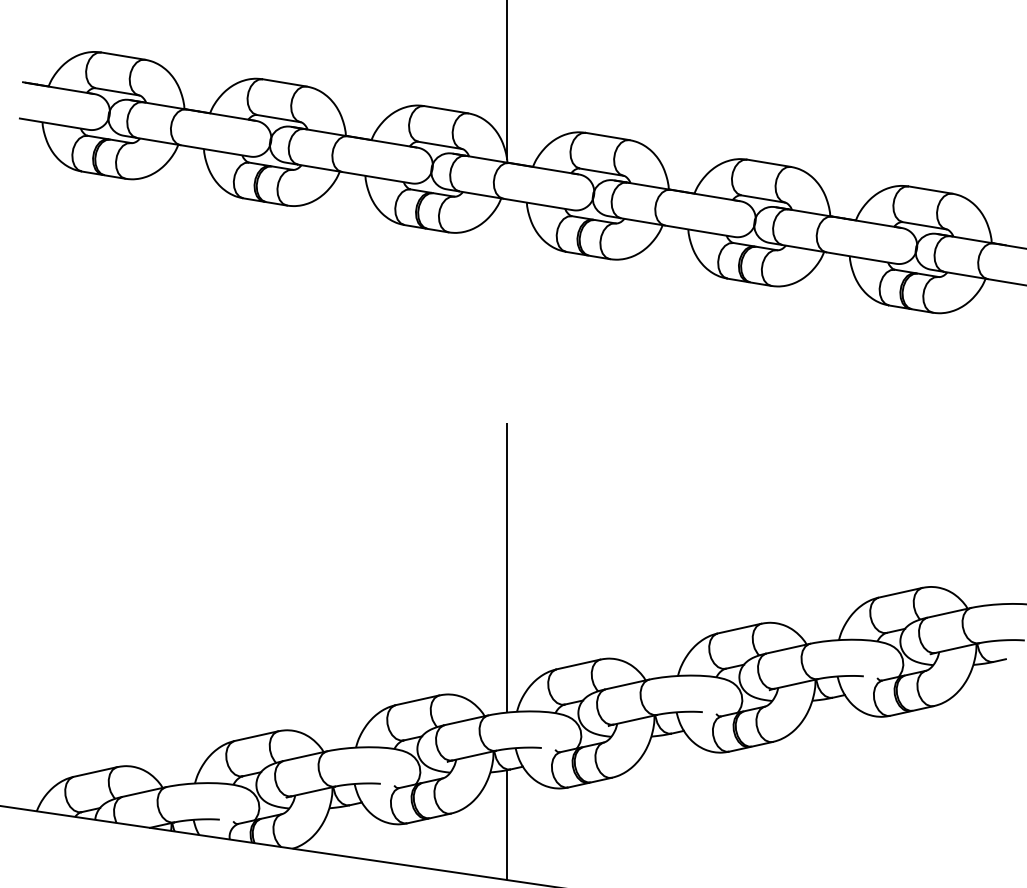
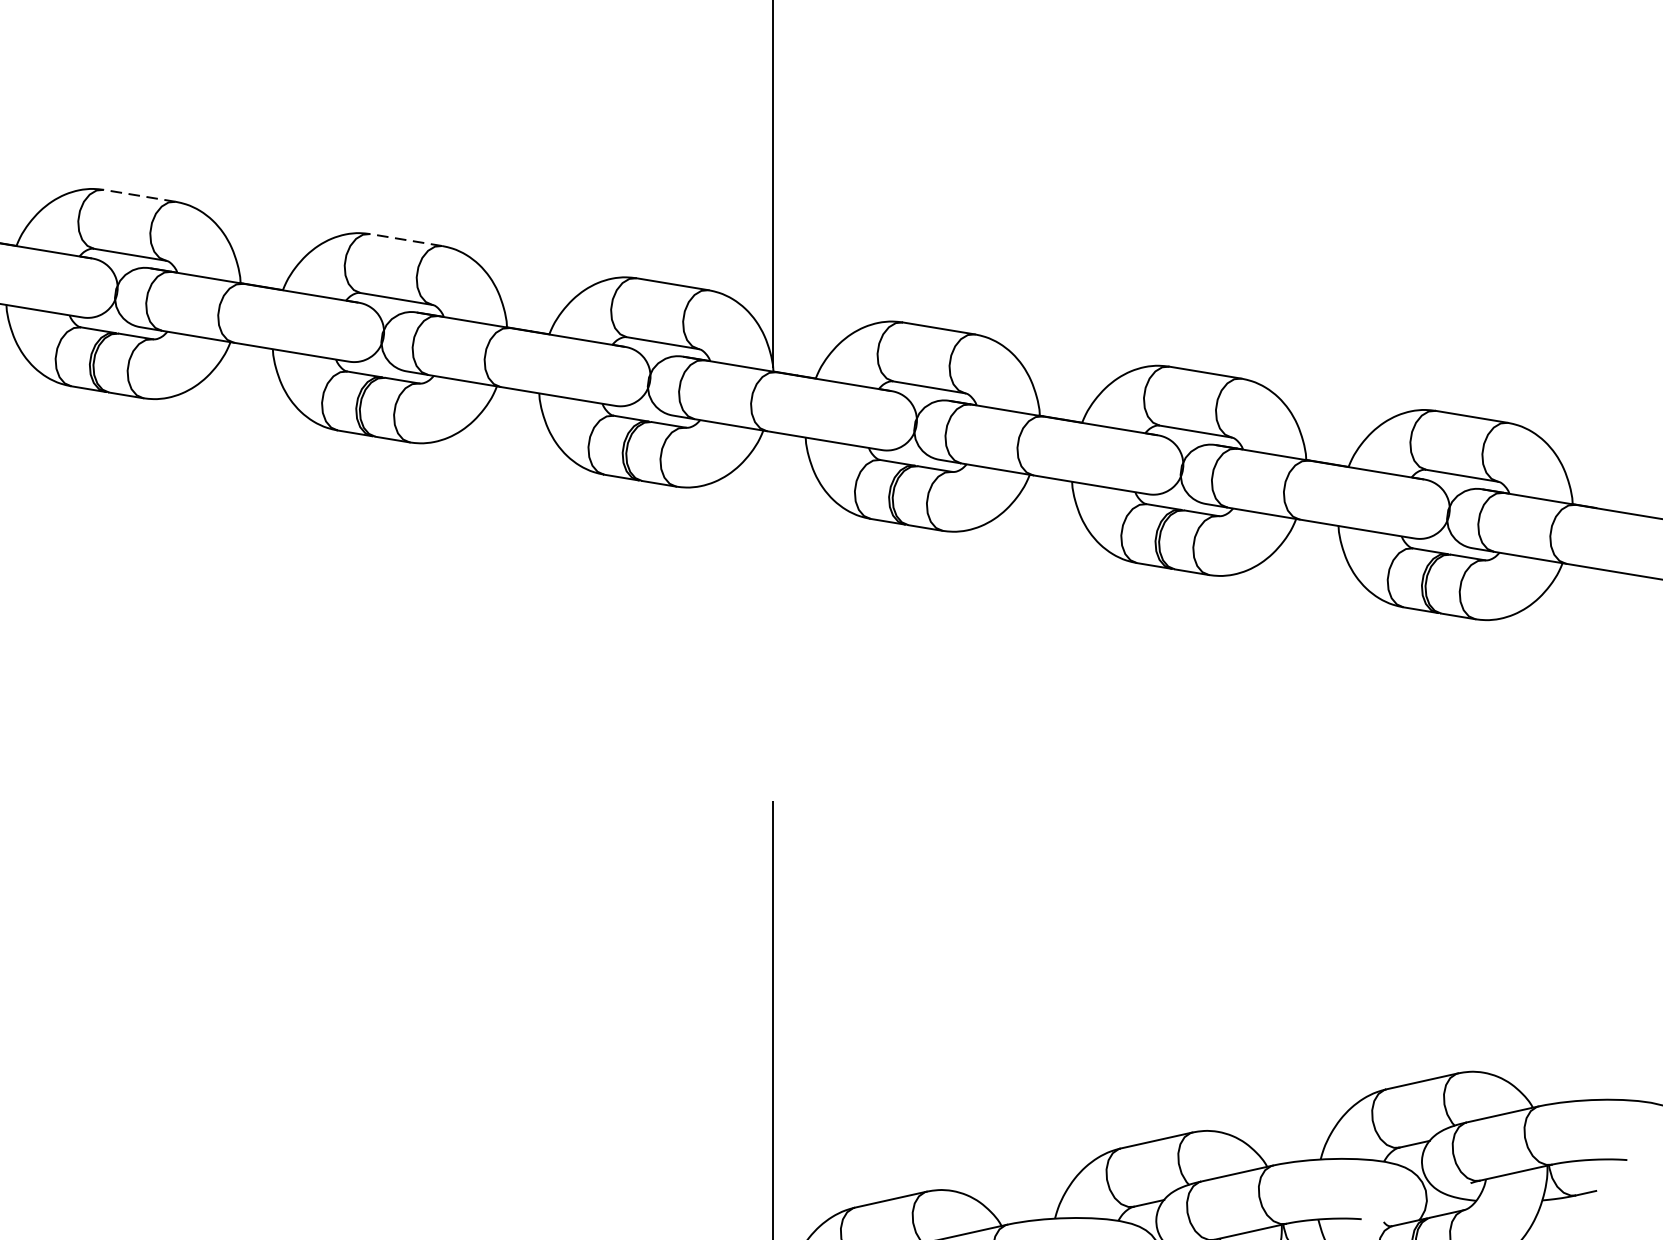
line: (122, 56) -> (138, 196), solid -> dashed
line: (284, 82) -> (405, 239), solid -> dashed

